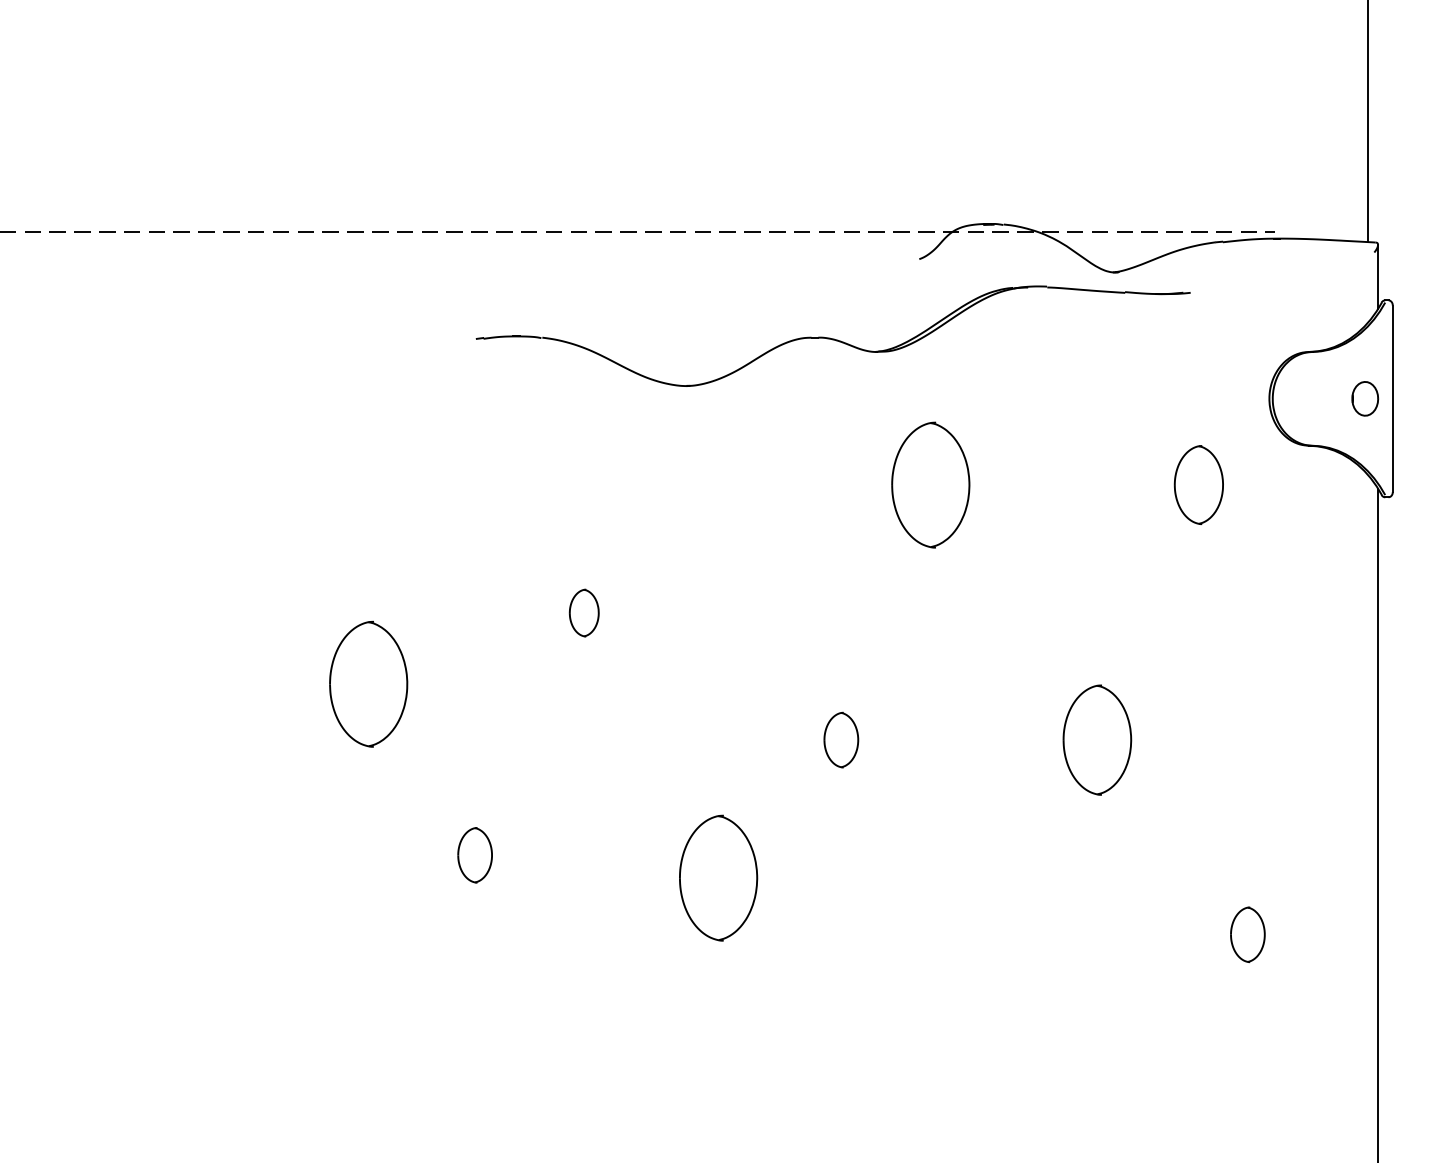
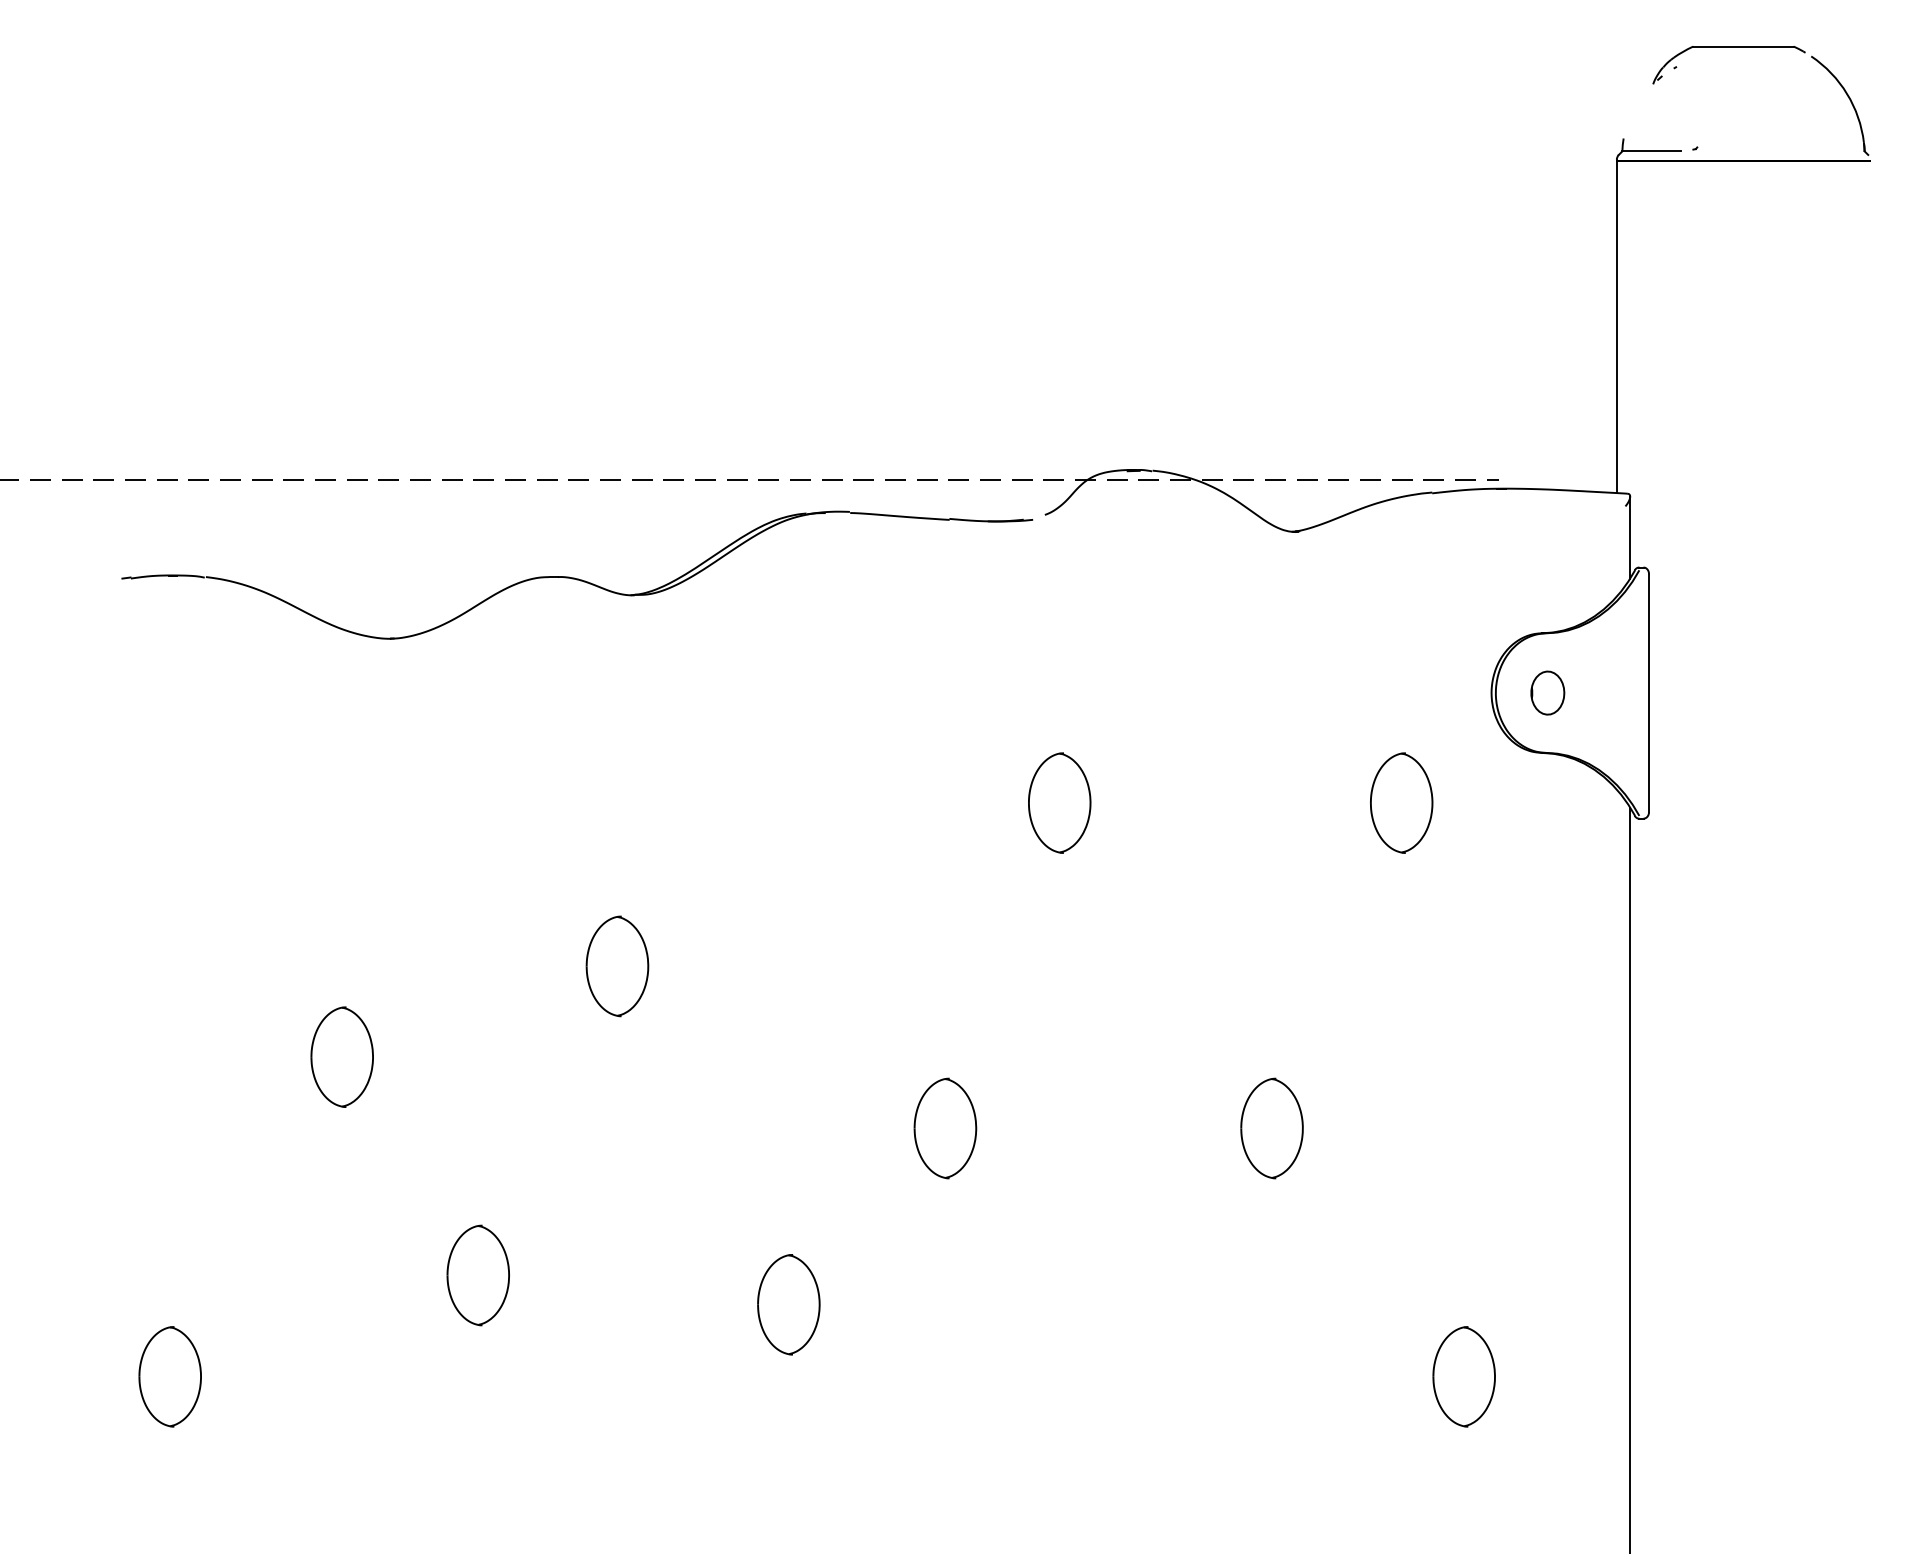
part: (833, 335) -> (577, 574), moved
part: (1364, 398) -> (1547, 692), moved
part: (930, 484) -> (1059, 802), size x0.62
part: (584, 613) -> (617, 966), size x1.67
part: (367, 683) -> (341, 1056), size x0.62
part: (841, 740) -> (945, 1128), size x1.43
part: (1096, 740) -> (1271, 1128), size x0.71
part: (474, 855) -> (477, 1275), size x1.43
part: (718, 878) -> (788, 1304), size x0.62
part: (233, 934) -> (169, 1376), added
part: (1247, 934) -> (1463, 1376), size x1.43

